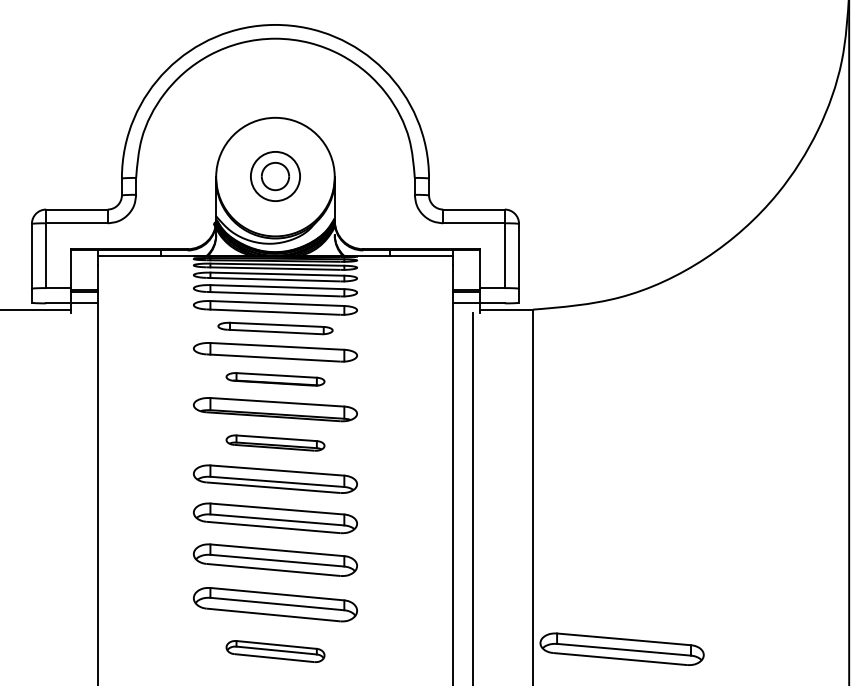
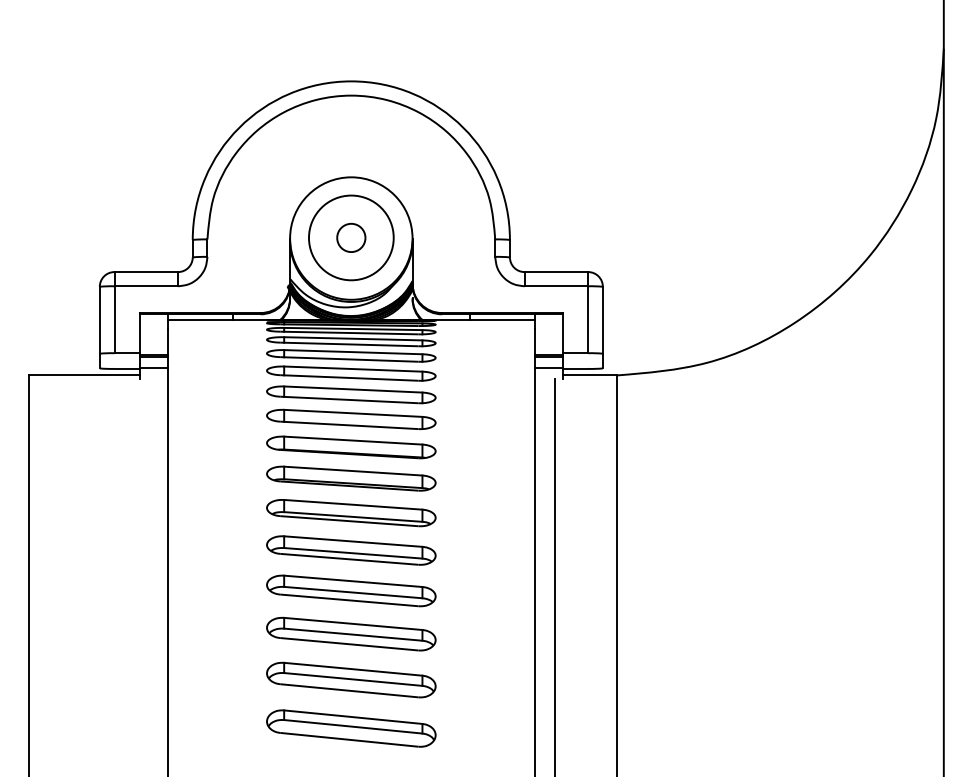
circle: (274, 176) -> (350, 237), size x1.67
part: (275, 328) -> (351, 394), size x1.43
part: (275, 379) -> (351, 447), size x1.67
part: (275, 443) -> (351, 513), size x1.67
part: (622, 648) -> (709, 725), removed
part: (275, 651) -> (351, 728), size x1.67

